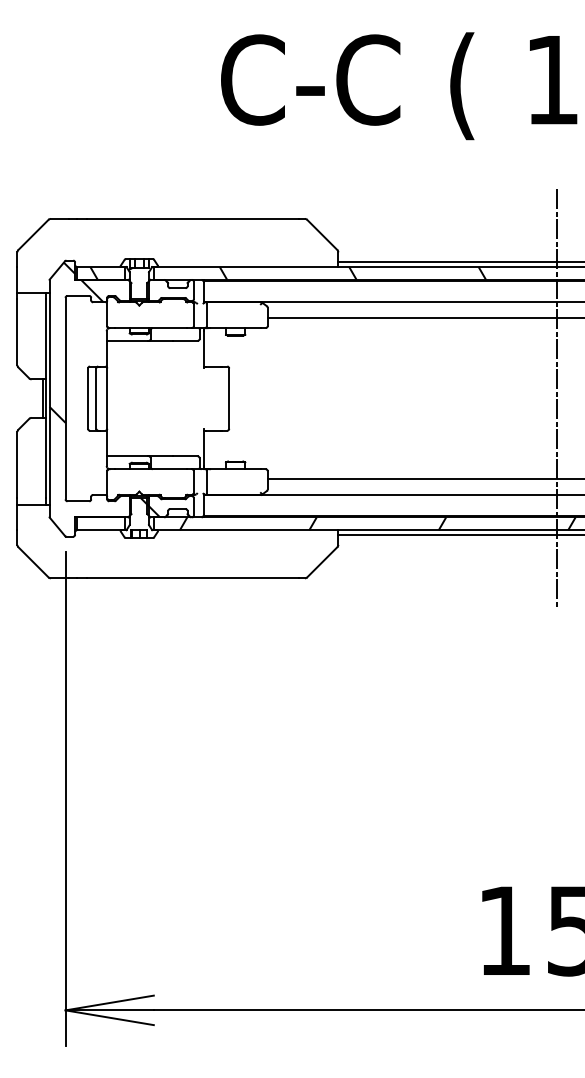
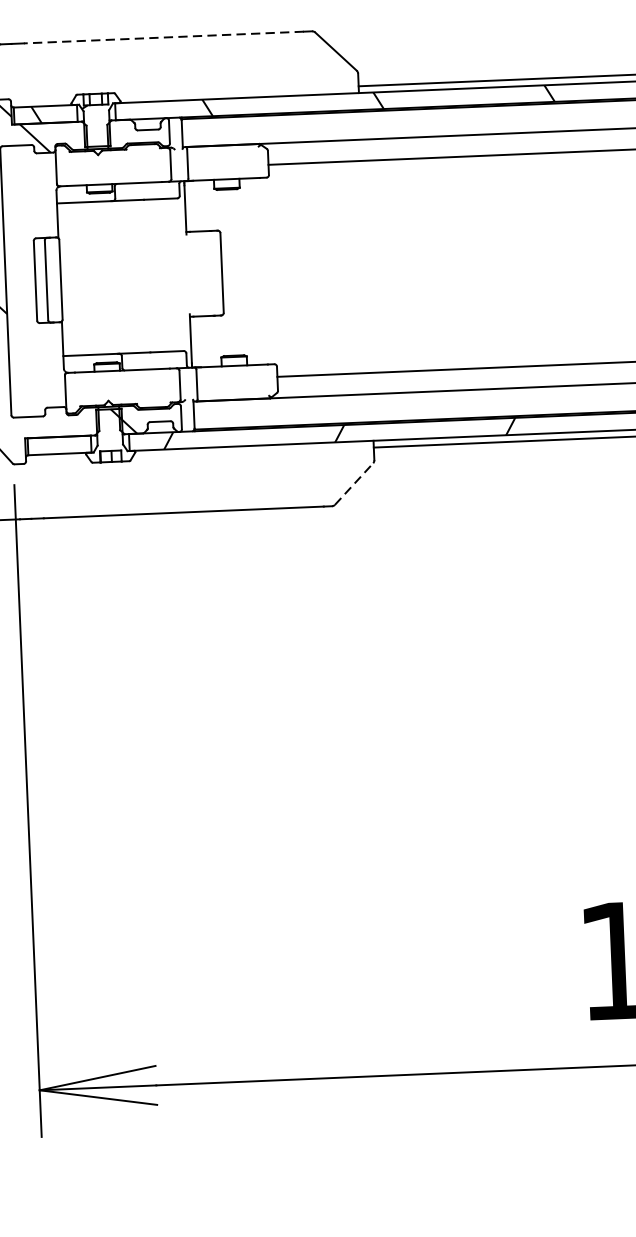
line: (192, 218) -> (163, 37), solid -> dashed
line: (322, 561) -> (354, 483), solid -> dashed

